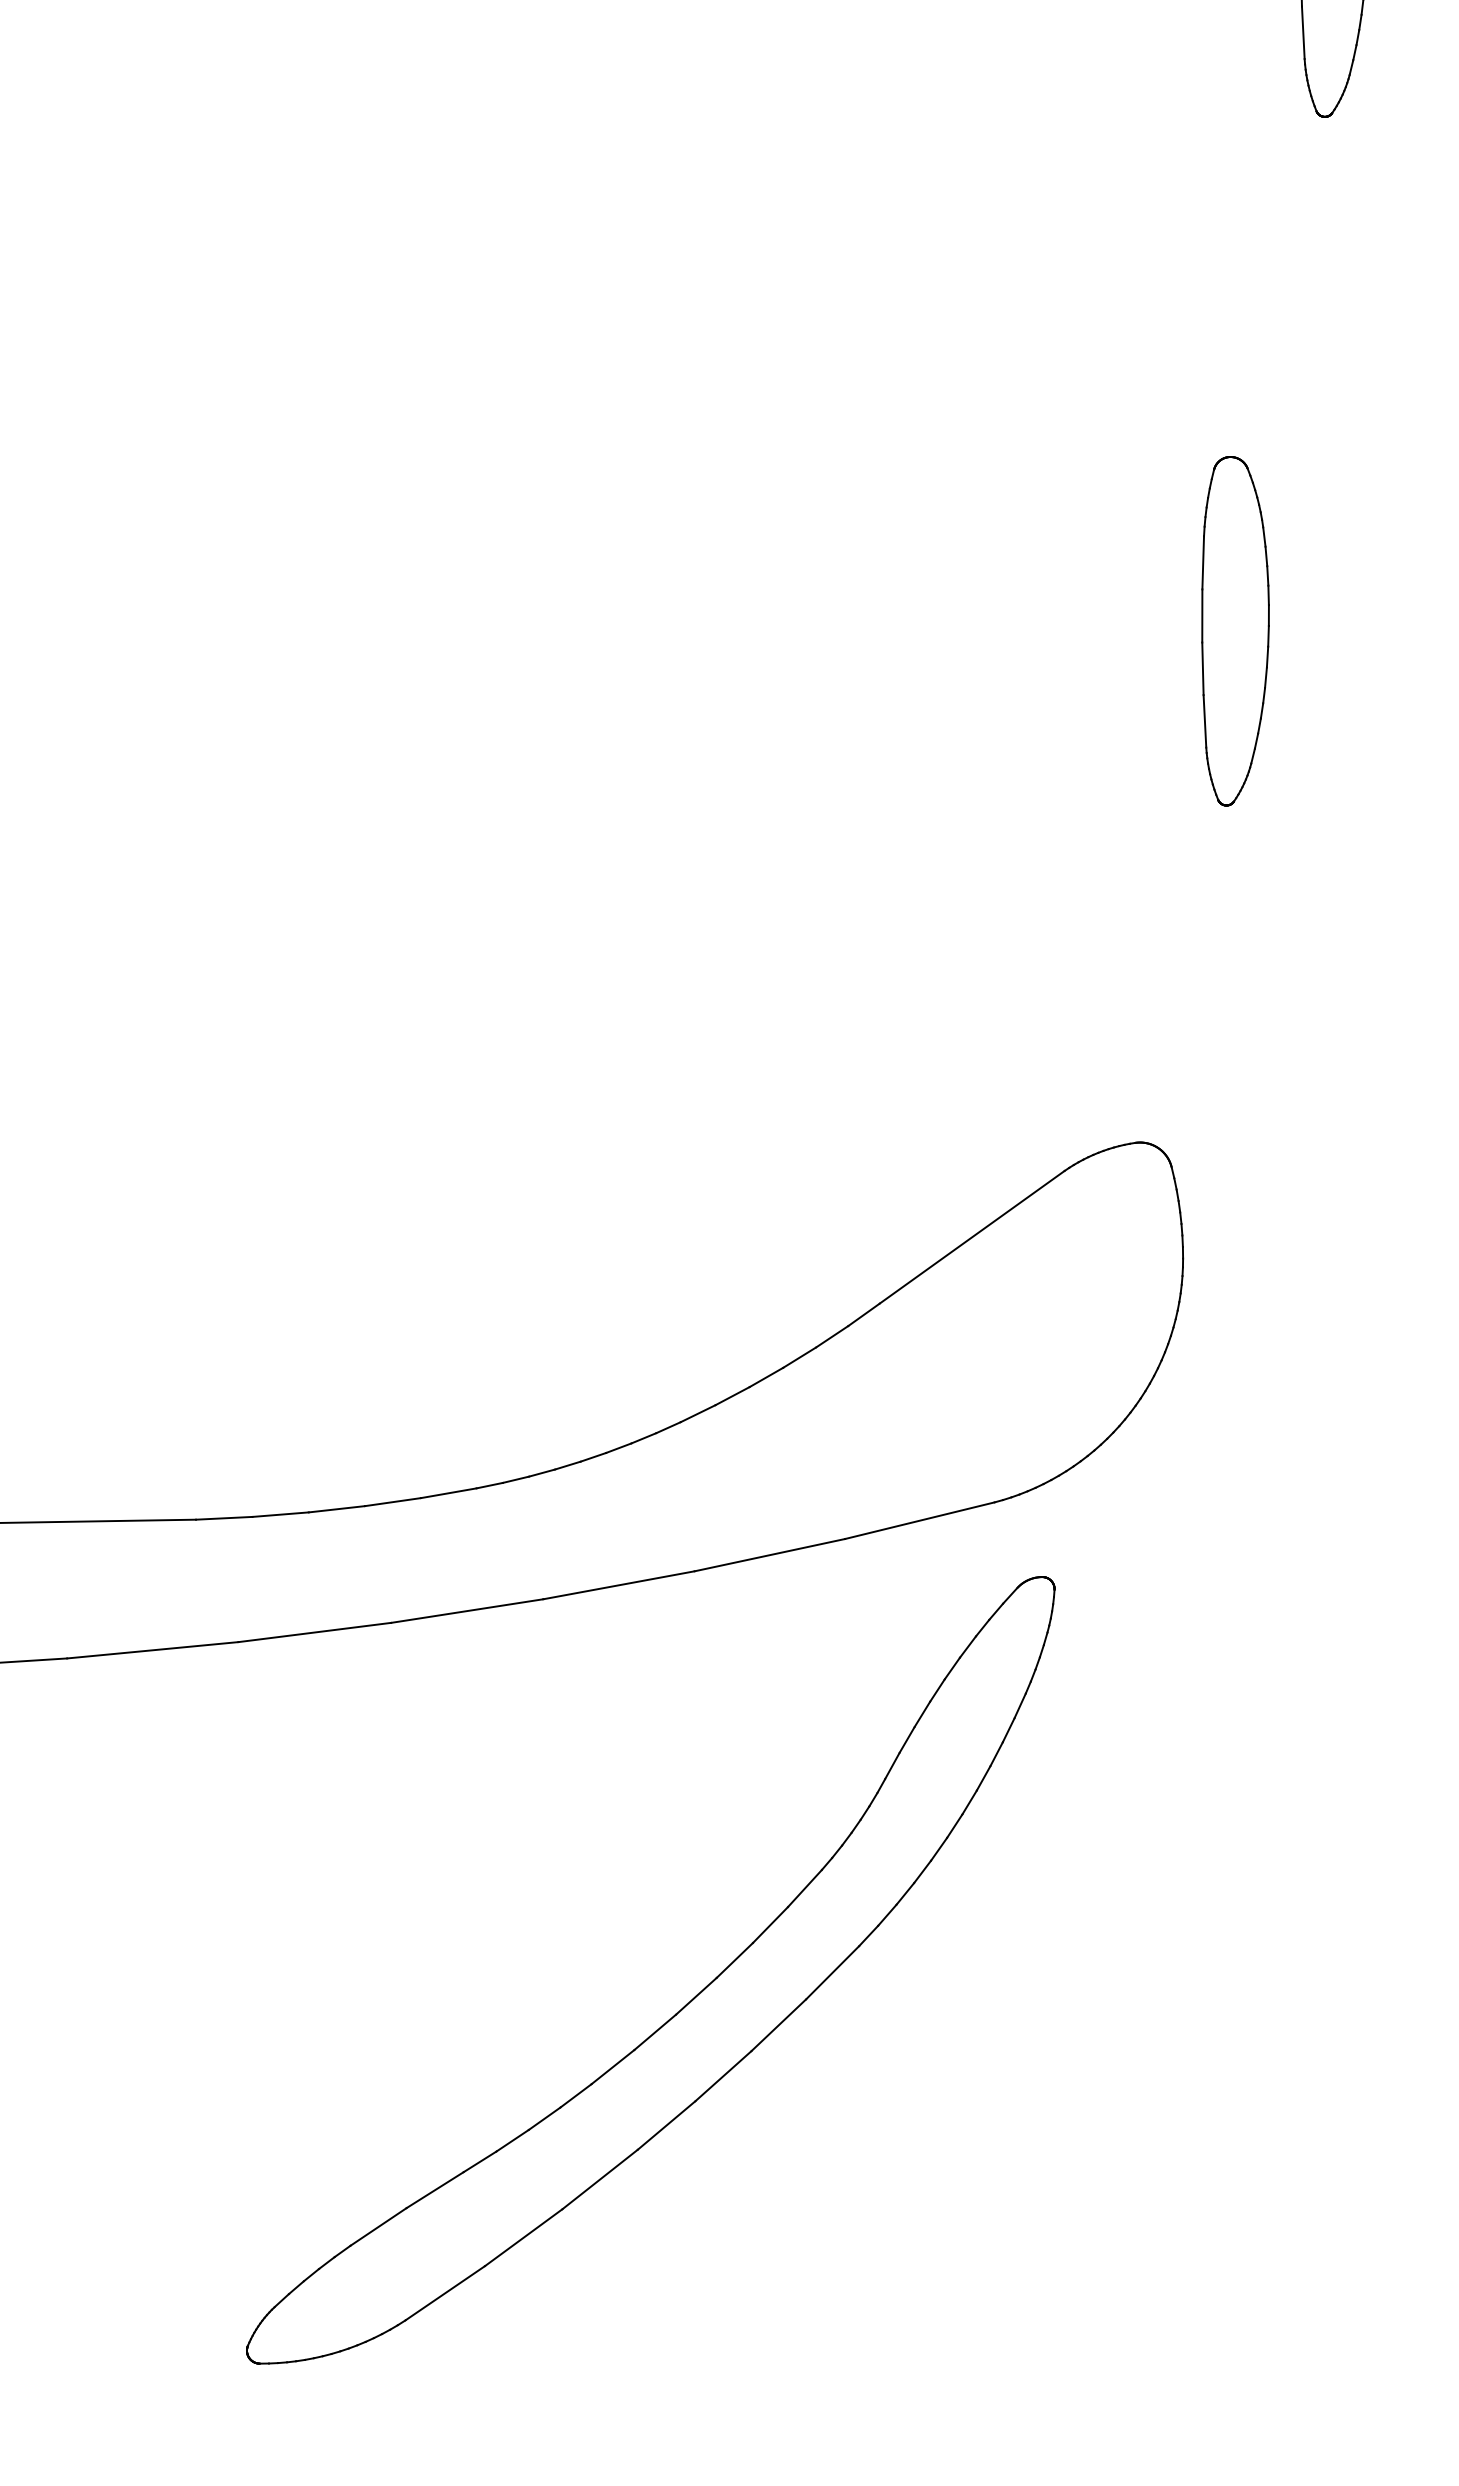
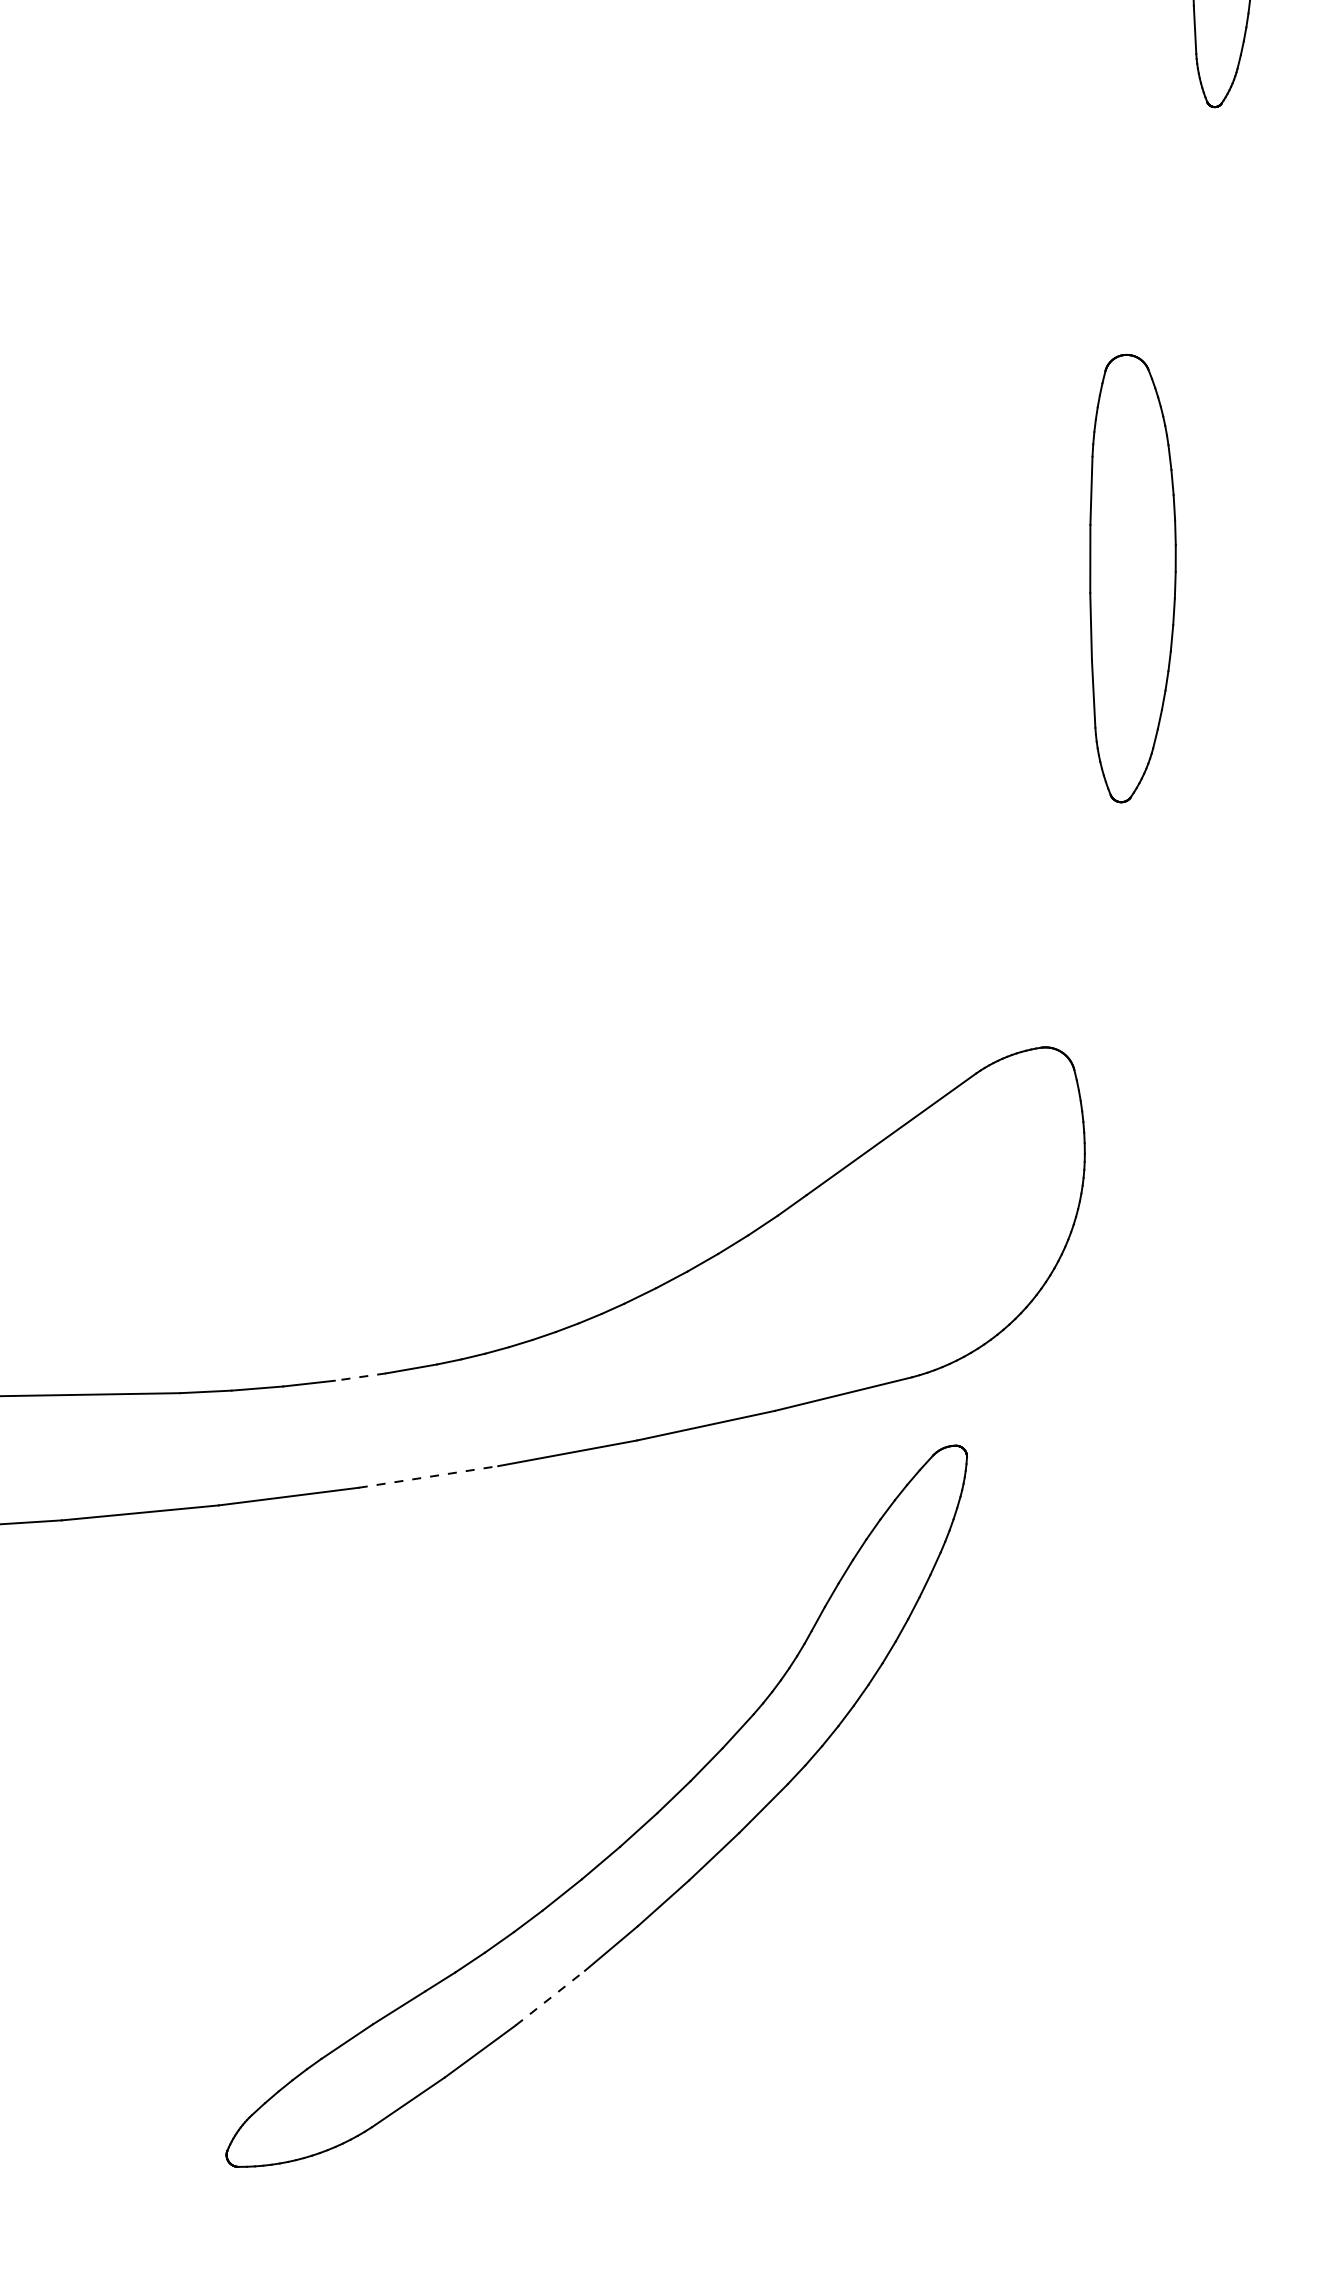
part: (1235, 631) -> (1132, 578), size x1.4
line: (392, 1502) -> (360, 1377), solid -> dashed
line: (467, 1611) -> (428, 1477), solid -> dashed
line: (600, 2179) -> (550, 1998), solid -> dashed

